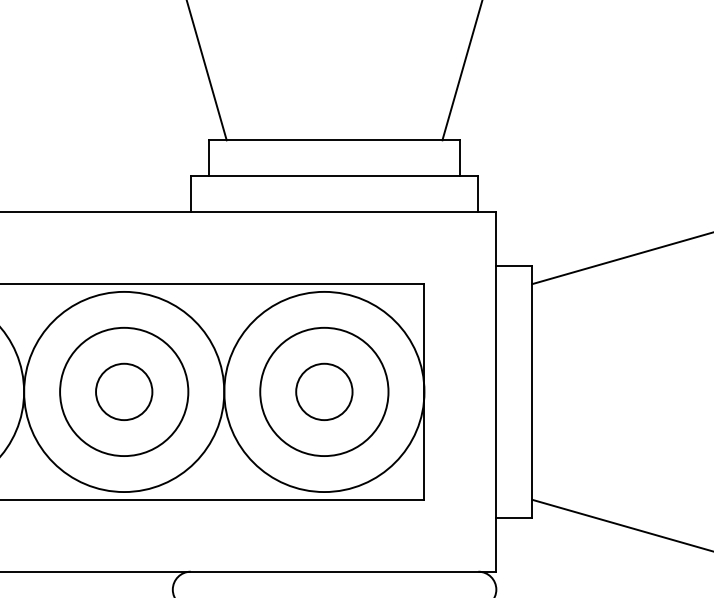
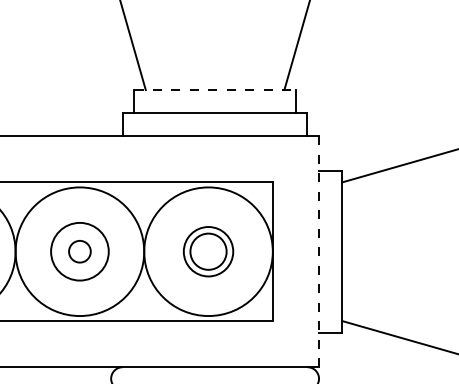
line: (335, 141) -> (215, 90), solid -> dashed
circle: (123, 391) -> (79, 251), size x0.6
circle: (123, 391) -> (79, 251), size x0.7
circle: (324, 391) -> (208, 251), size x0.6
line: (497, 393) -> (319, 252), solid -> dashed

